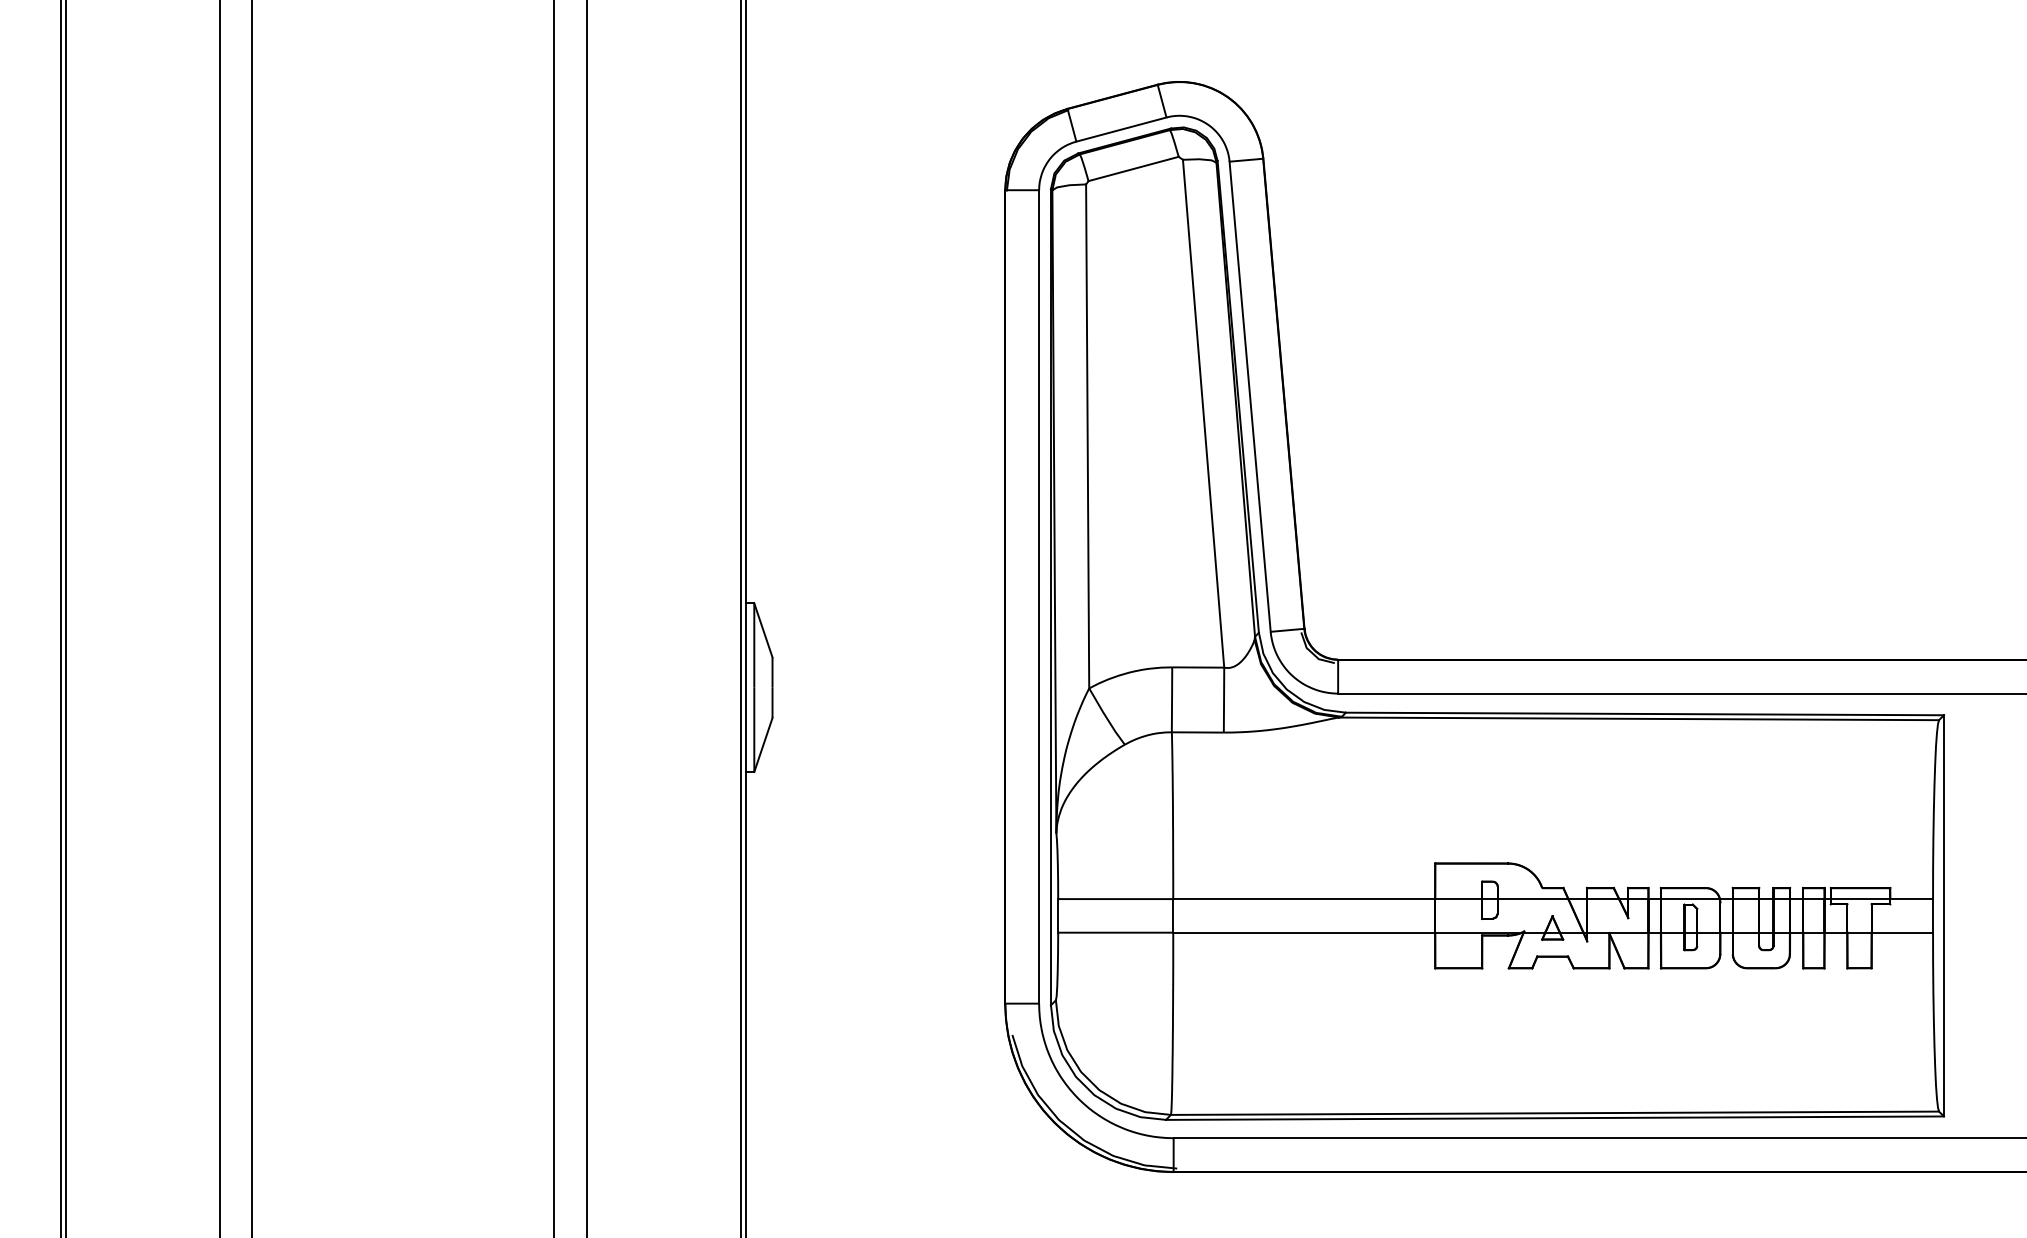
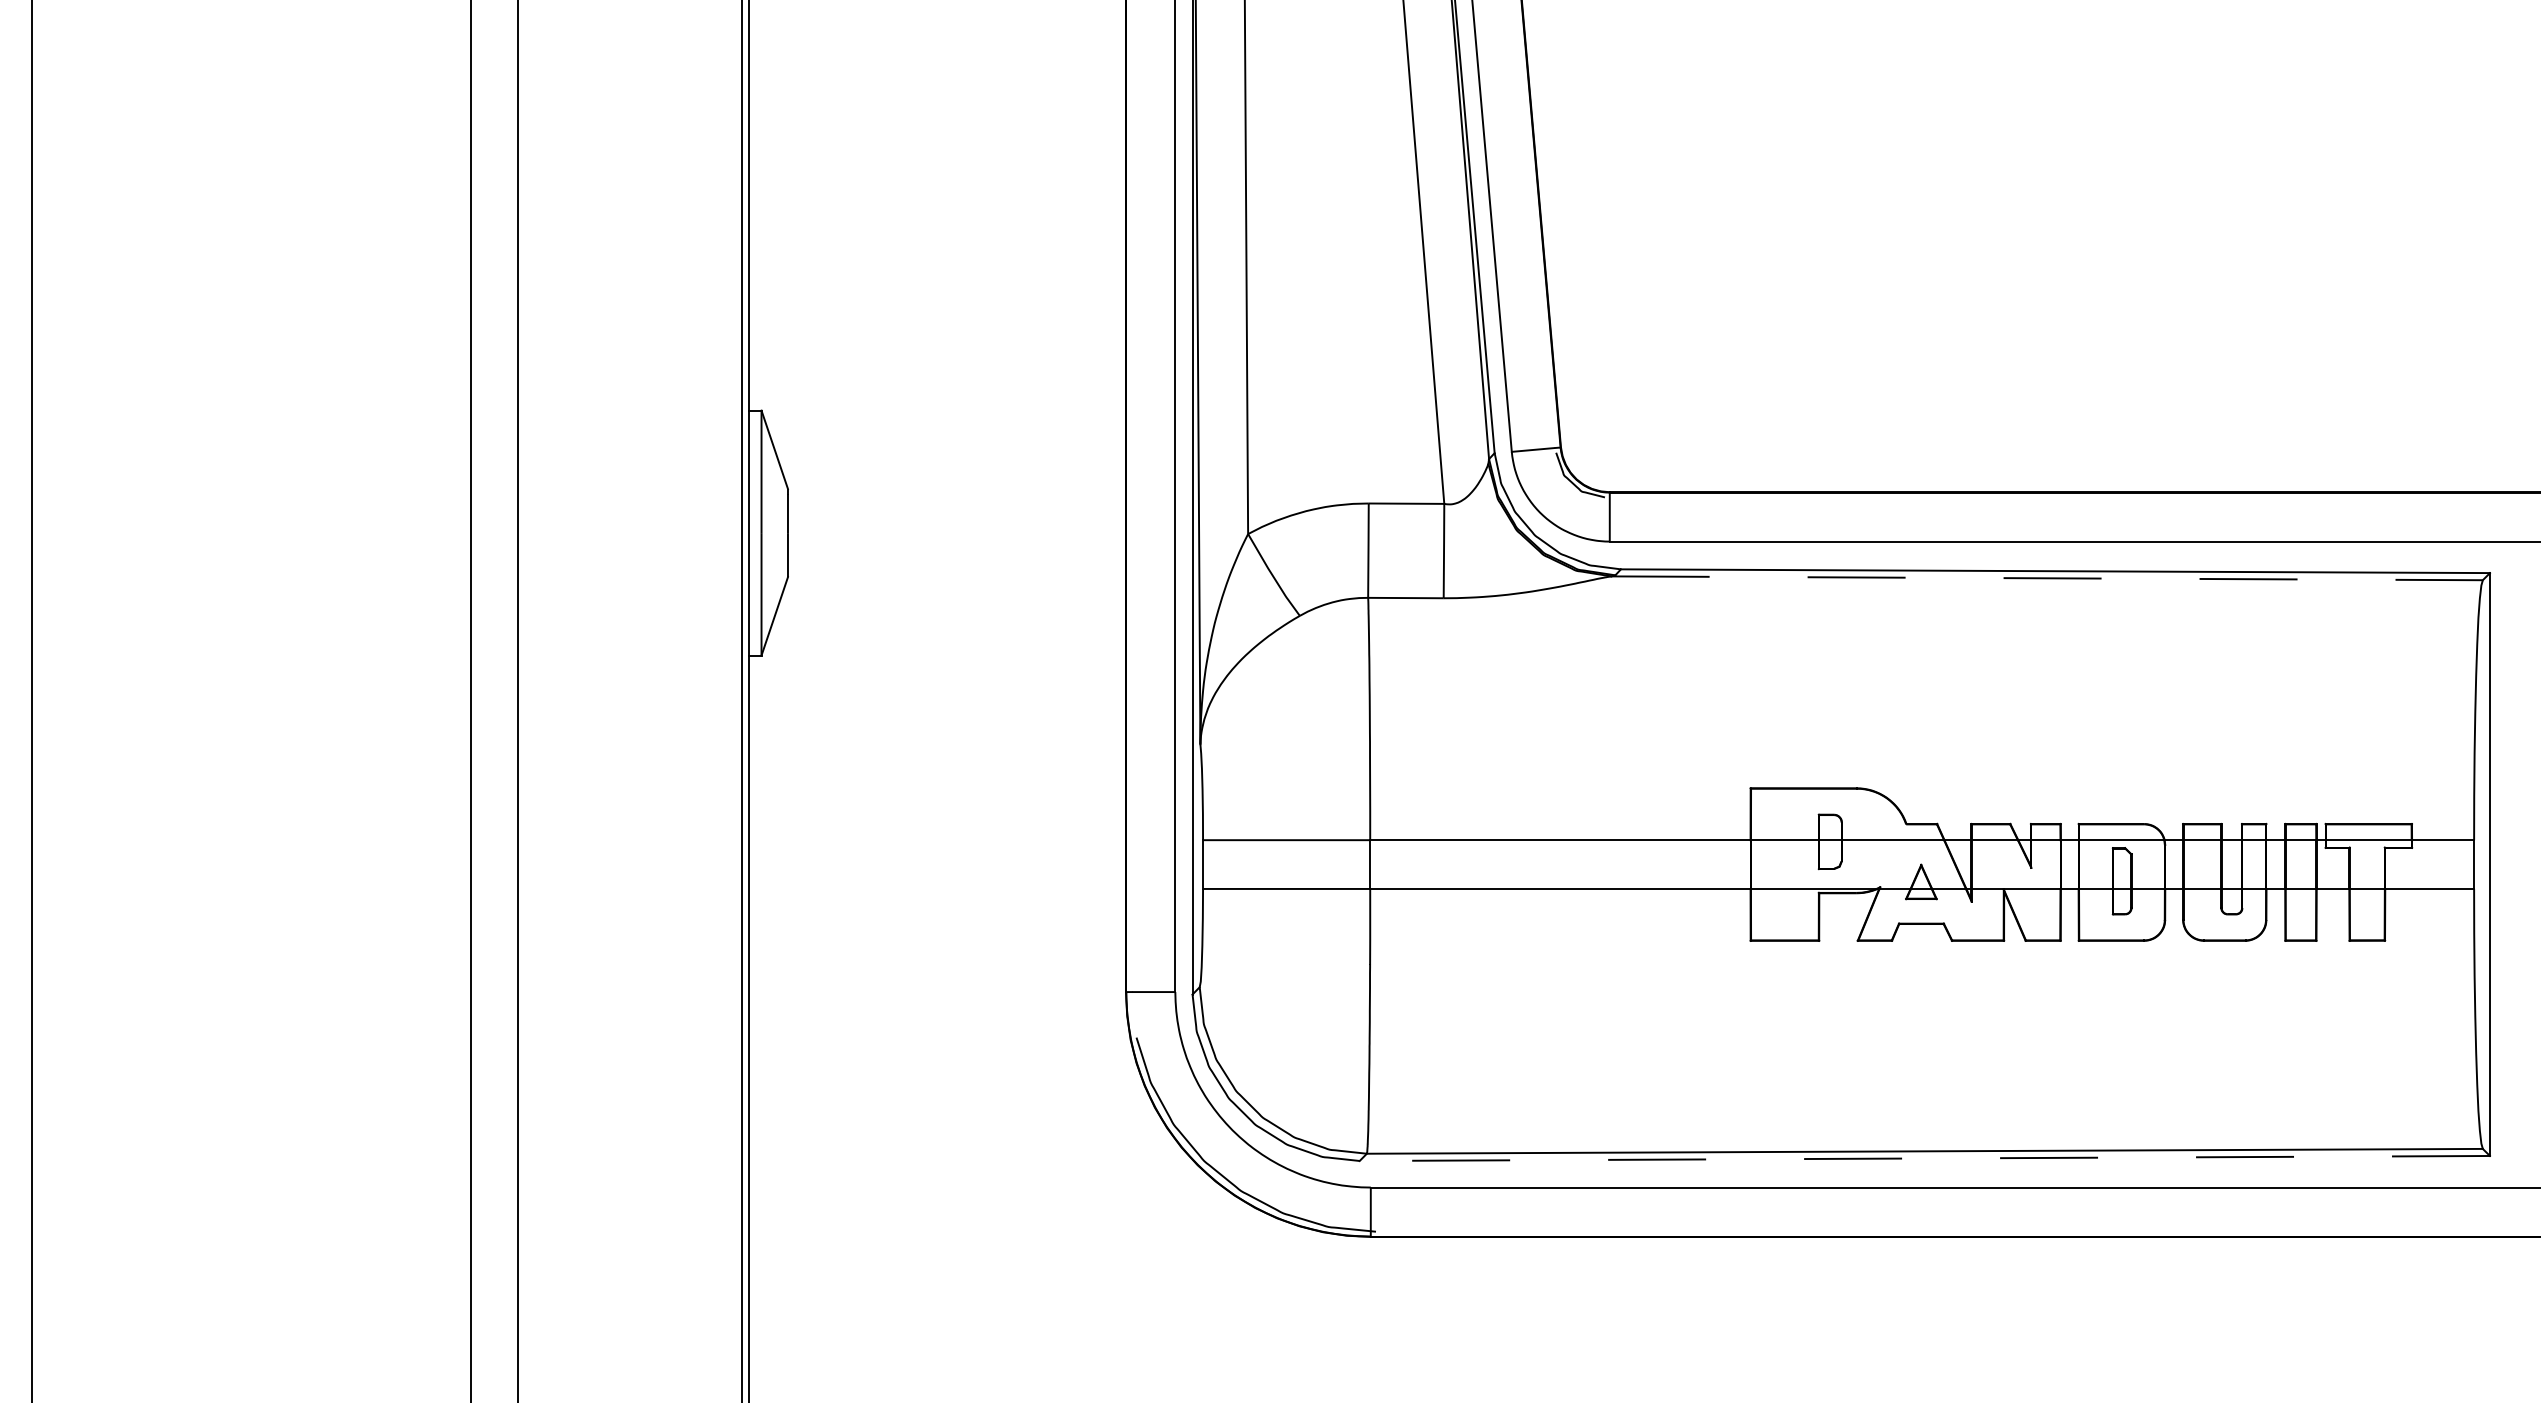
line: (1639, 718) -> (2047, 577), solid -> dashed
line: (1555, 1118) -> (1925, 1158), solid -> dashed

